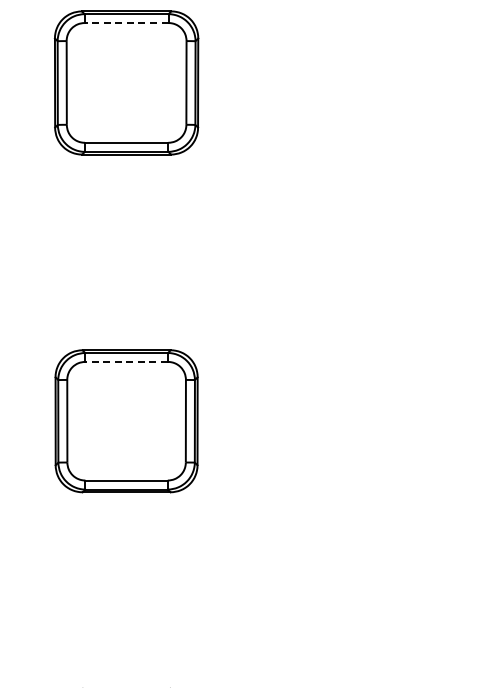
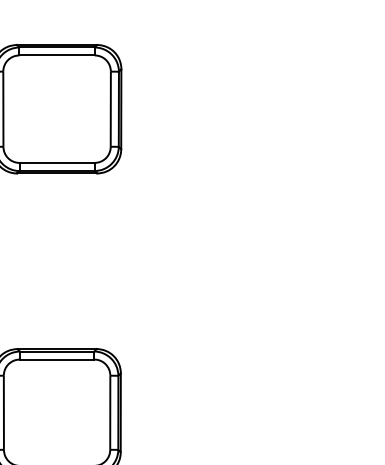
line: (126, 23) -> (56, 55), dashed -> solid
line: (126, 361) -> (56, 359), dashed -> solid

